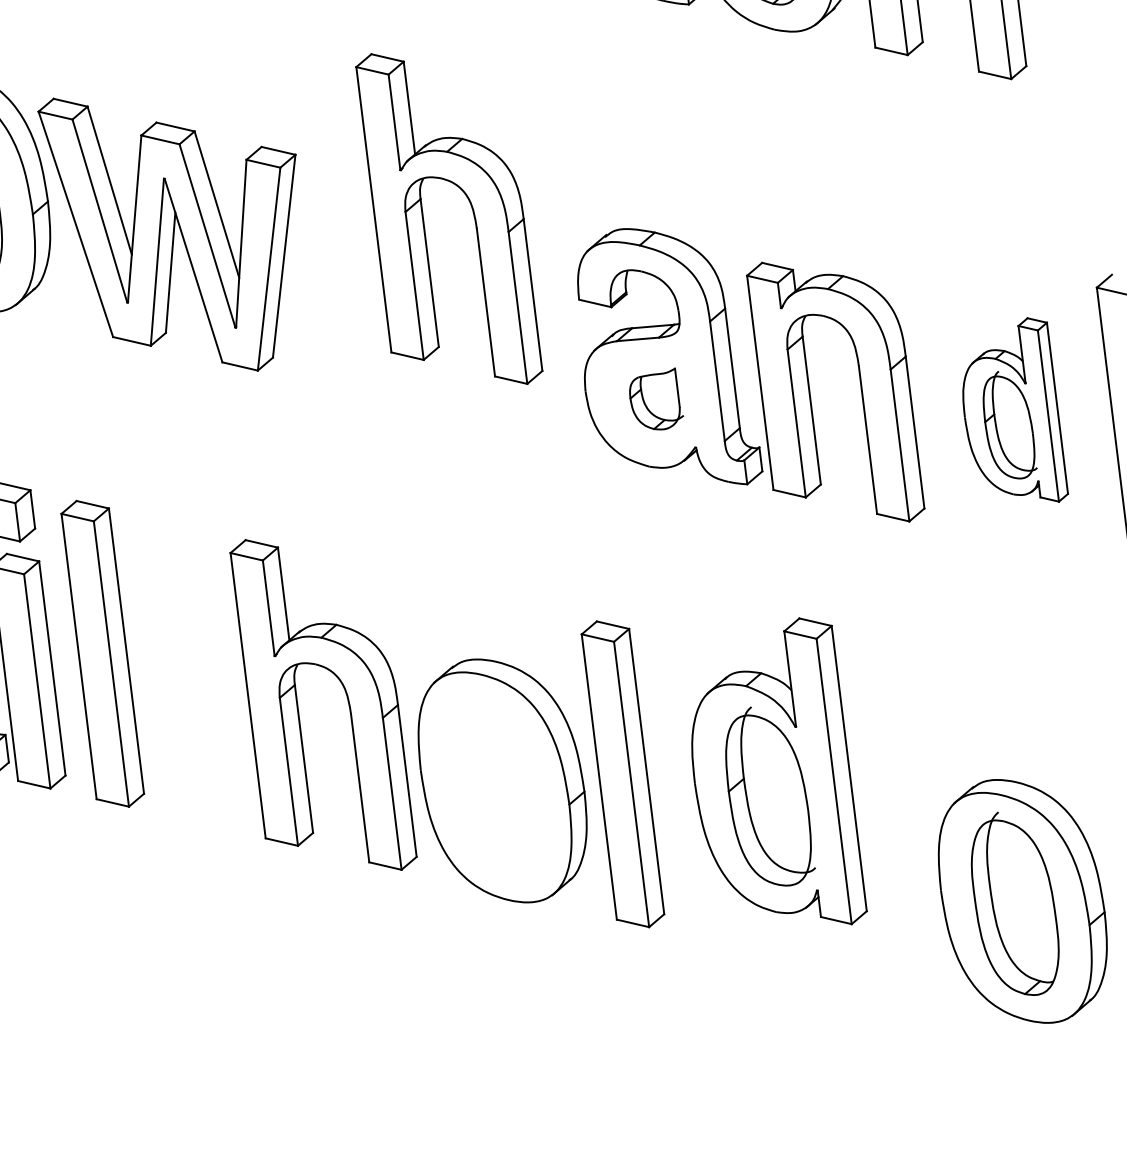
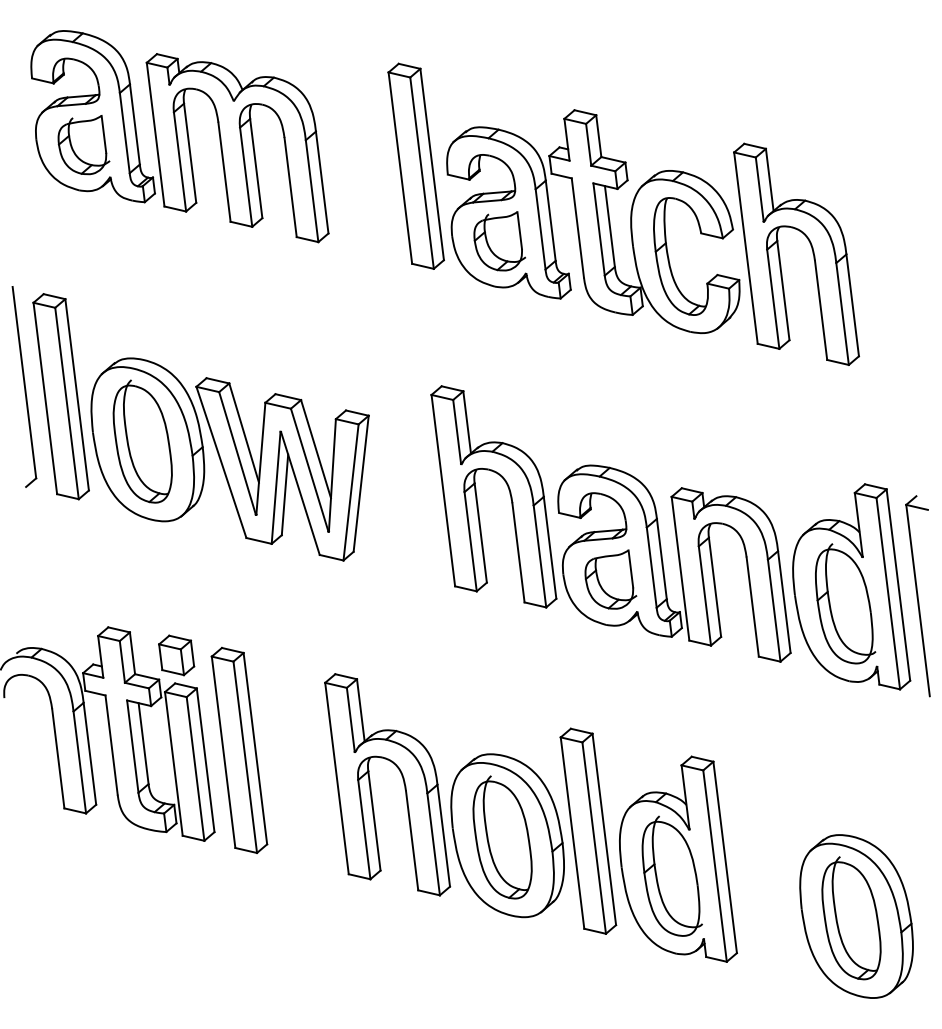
part: (424, 218) -> (477, 496), moved
part: (655, 398) -> (610, 579), size x1.43
part: (1015, 409) -> (851, 586), size x1.67
part: (779, 770) -> (678, 858), moved
part: (494, 783) -> (502, 837), added

